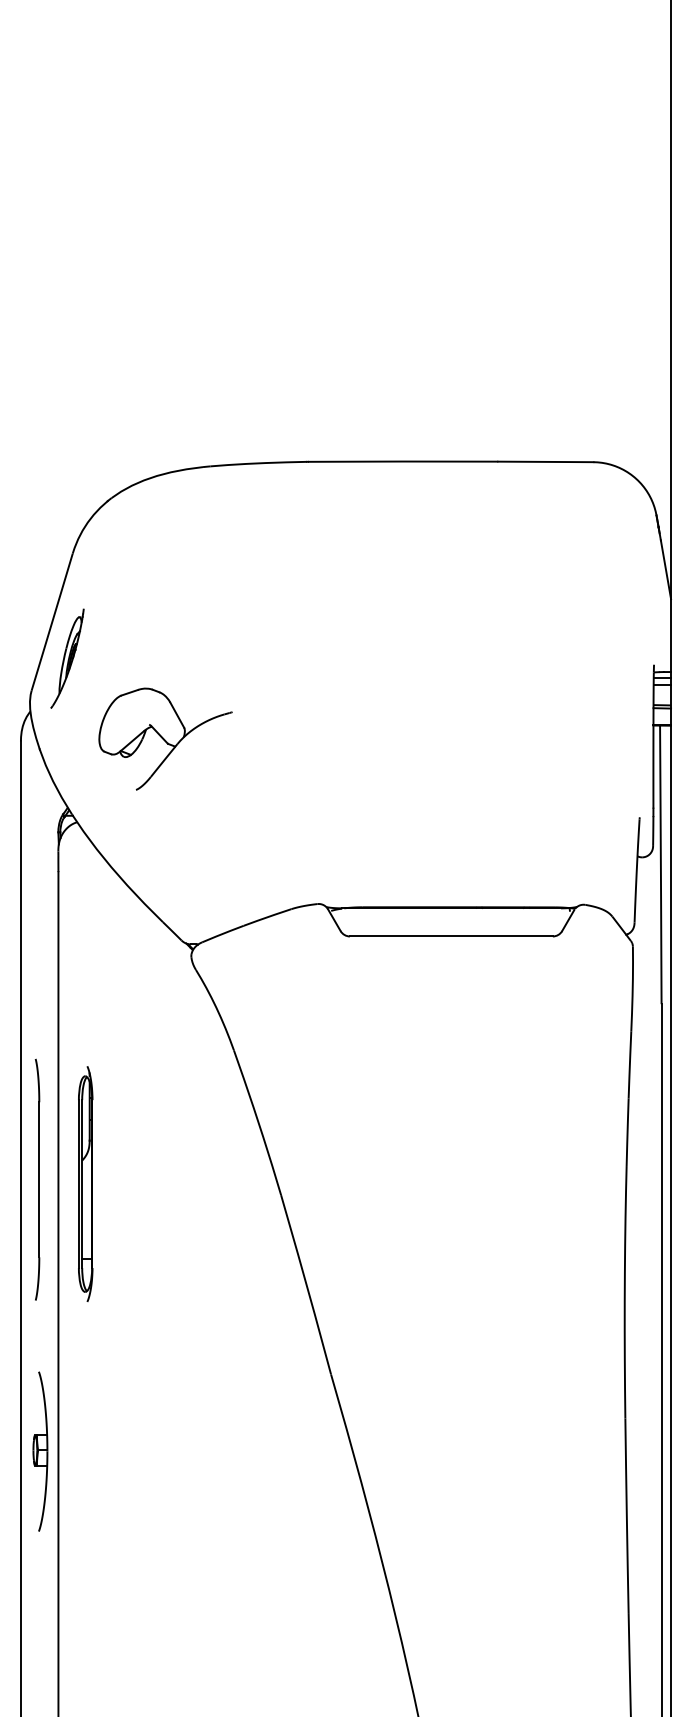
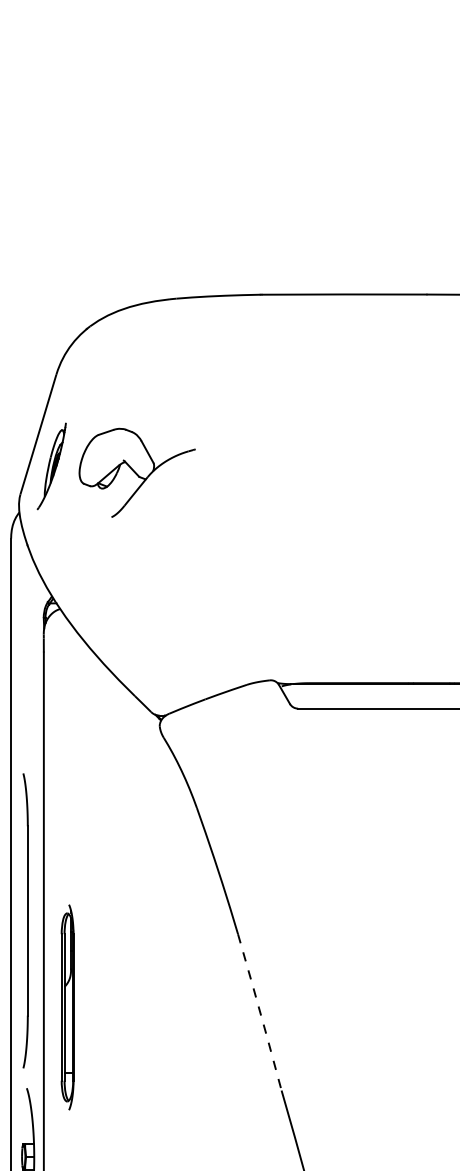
part: (165, 738) -> (137, 472), moved
part: (37, 1179) -> (25, 920), size x1.4
part: (85, 1183) -> (67, 1006), moved
line: (306, 1284) -> (260, 1012), solid -> dashed

